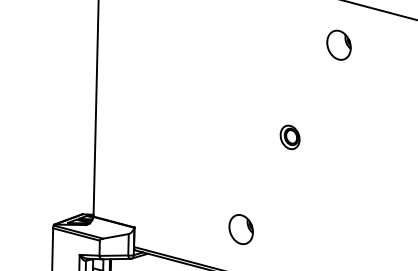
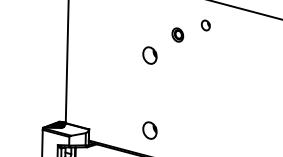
part: (338, 45) -> (205, 25), size x0.6
part: (240, 97) -> (149, 55), added
part: (289, 136) -> (177, 34), moved

